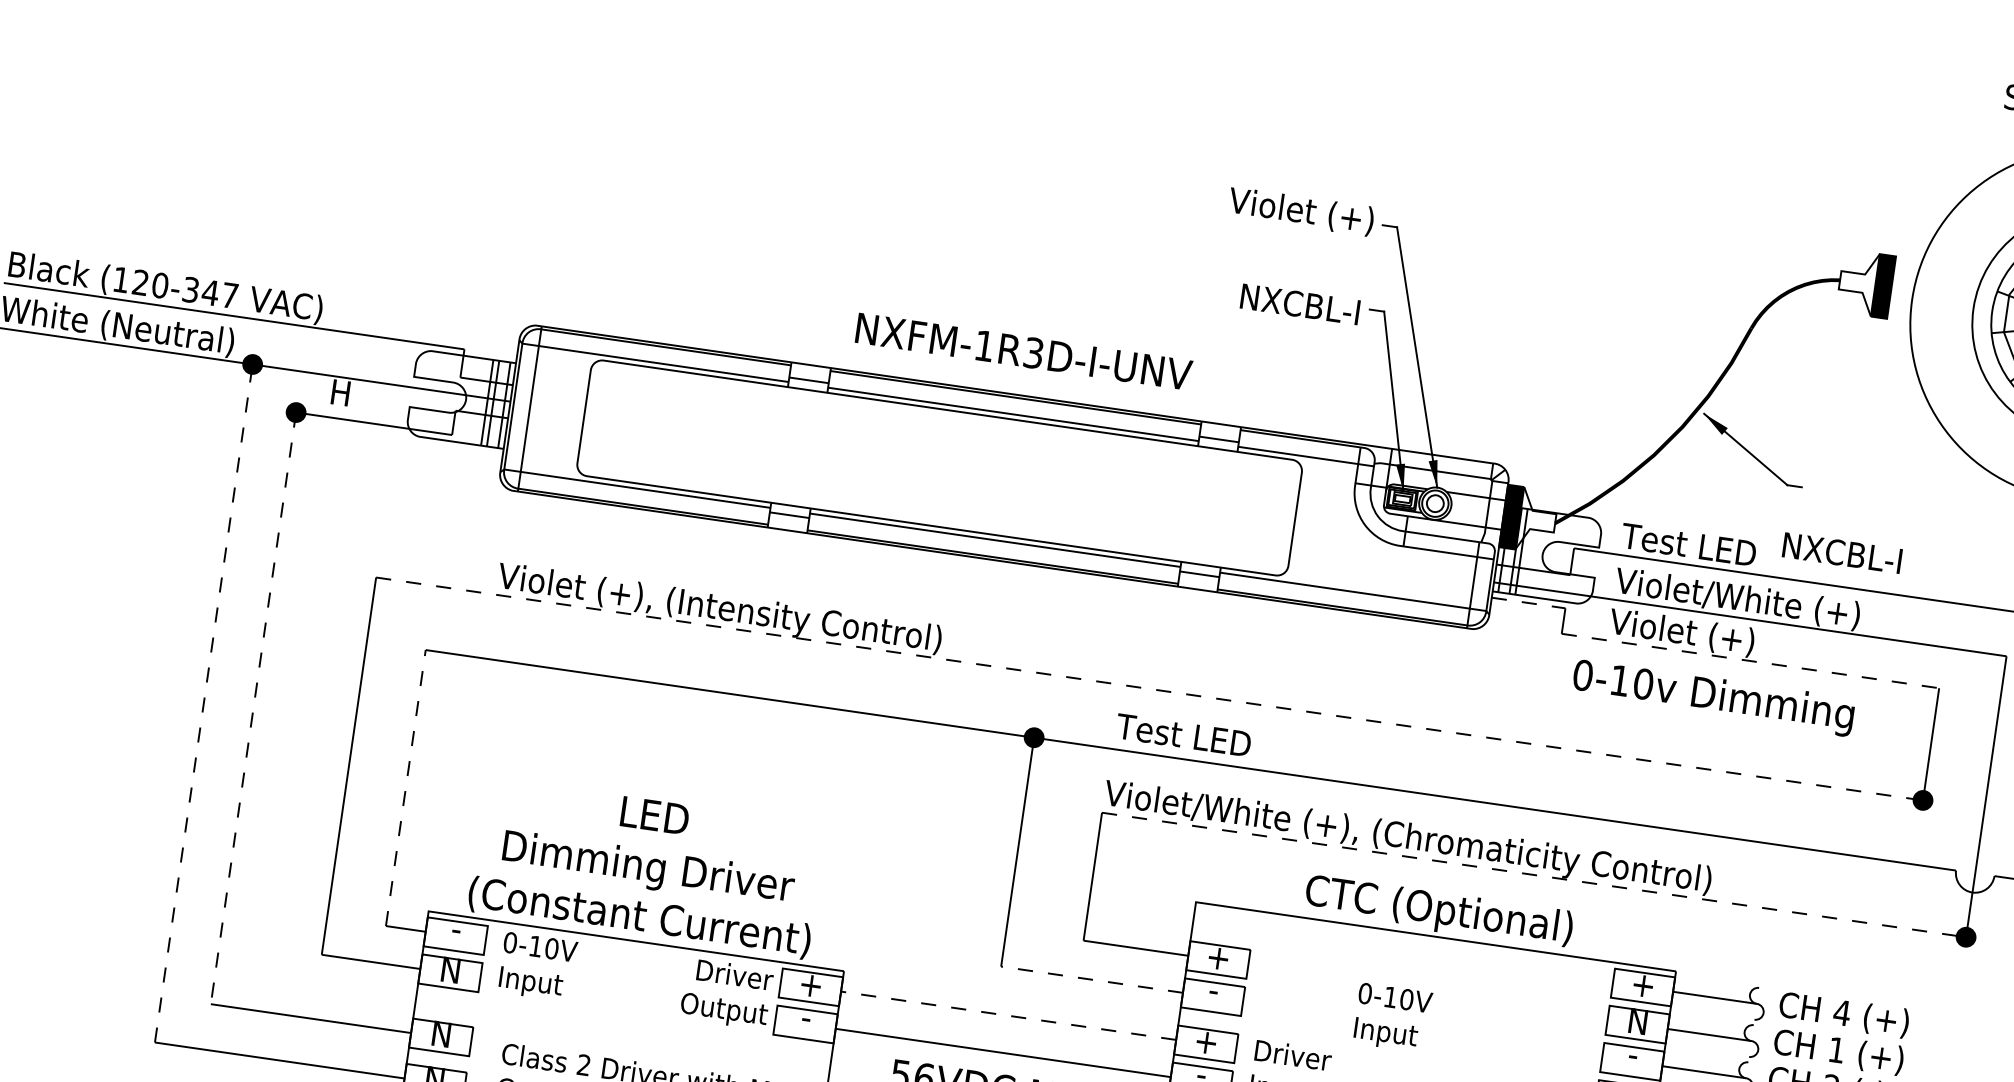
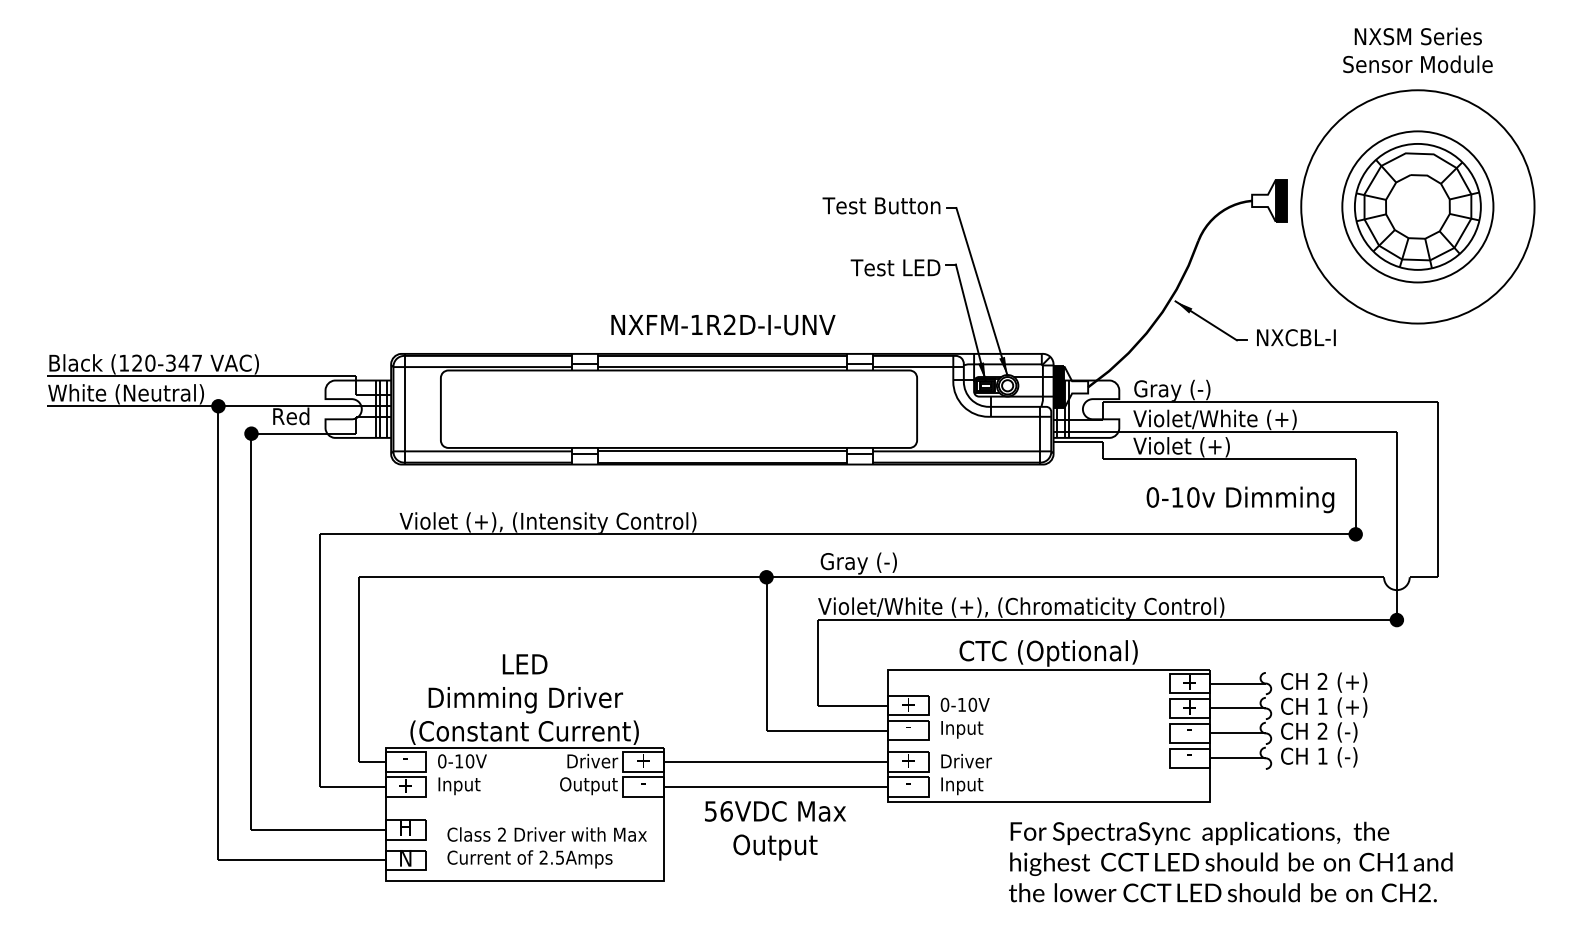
text: (1285, 208) -> (881, 206), Violet (+) -> Test Button
text: (1293, 302) -> (895, 267), NXCBL-I -> Test LED
text: (1033, 353) -> (729, 325), NXFM-1R3D-I-UNV -> NXFM-1R2D-I-UNV
text: (359, 395) -> (291, 416), H -> Red
text: (1688, 545) -> (1177, 389), Test LED -> Gray (-)
text: (1842, 552) -> (1296, 337), moved
line: (1528, 603) -> (1078, 442), dashed -> solid
line: (1750, 661) -> (1229, 459), dashed -> solid
line: (1150, 689) -> (838, 534), dashed -> solid
text: (1713, 697) -> (1240, 499), moved
line: (204, 702) -> (218, 632), dashed -> solid
line: (253, 709) -> (251, 632), dashed -> solid
text: (1183, 738) -> (864, 563), Test LED -> Gray (-)
line: (405, 787) -> (358, 669), dashed -> solid
line: (1535, 875) -> (1108, 620), dashed -> solid
text: (450, 970) -> (405, 785), N -> +
line: (1092, 979) -> (827, 730), dashed -> solid
text: (1842, 1011) -> (1322, 680), 4 -> 2
line: (1007, 1016) -> (775, 762), dashed -> solid
text: (1391, 1016) -> (964, 717), moved
text: (1637, 1023) -> (1189, 707), N -> +
text: (441, 1035) -> (405, 828), N -> H

